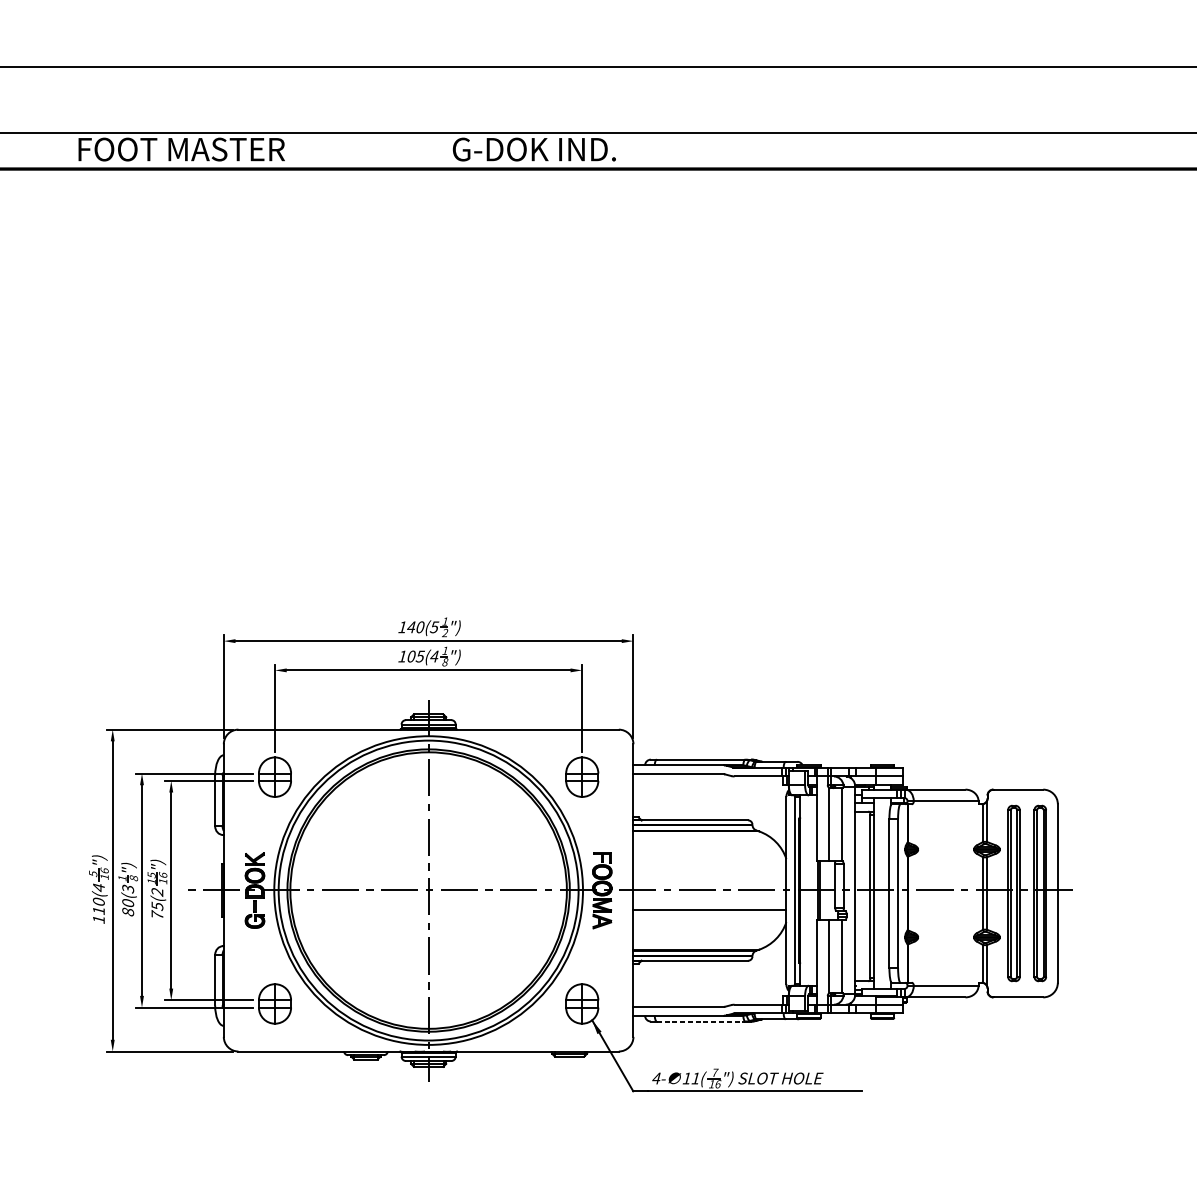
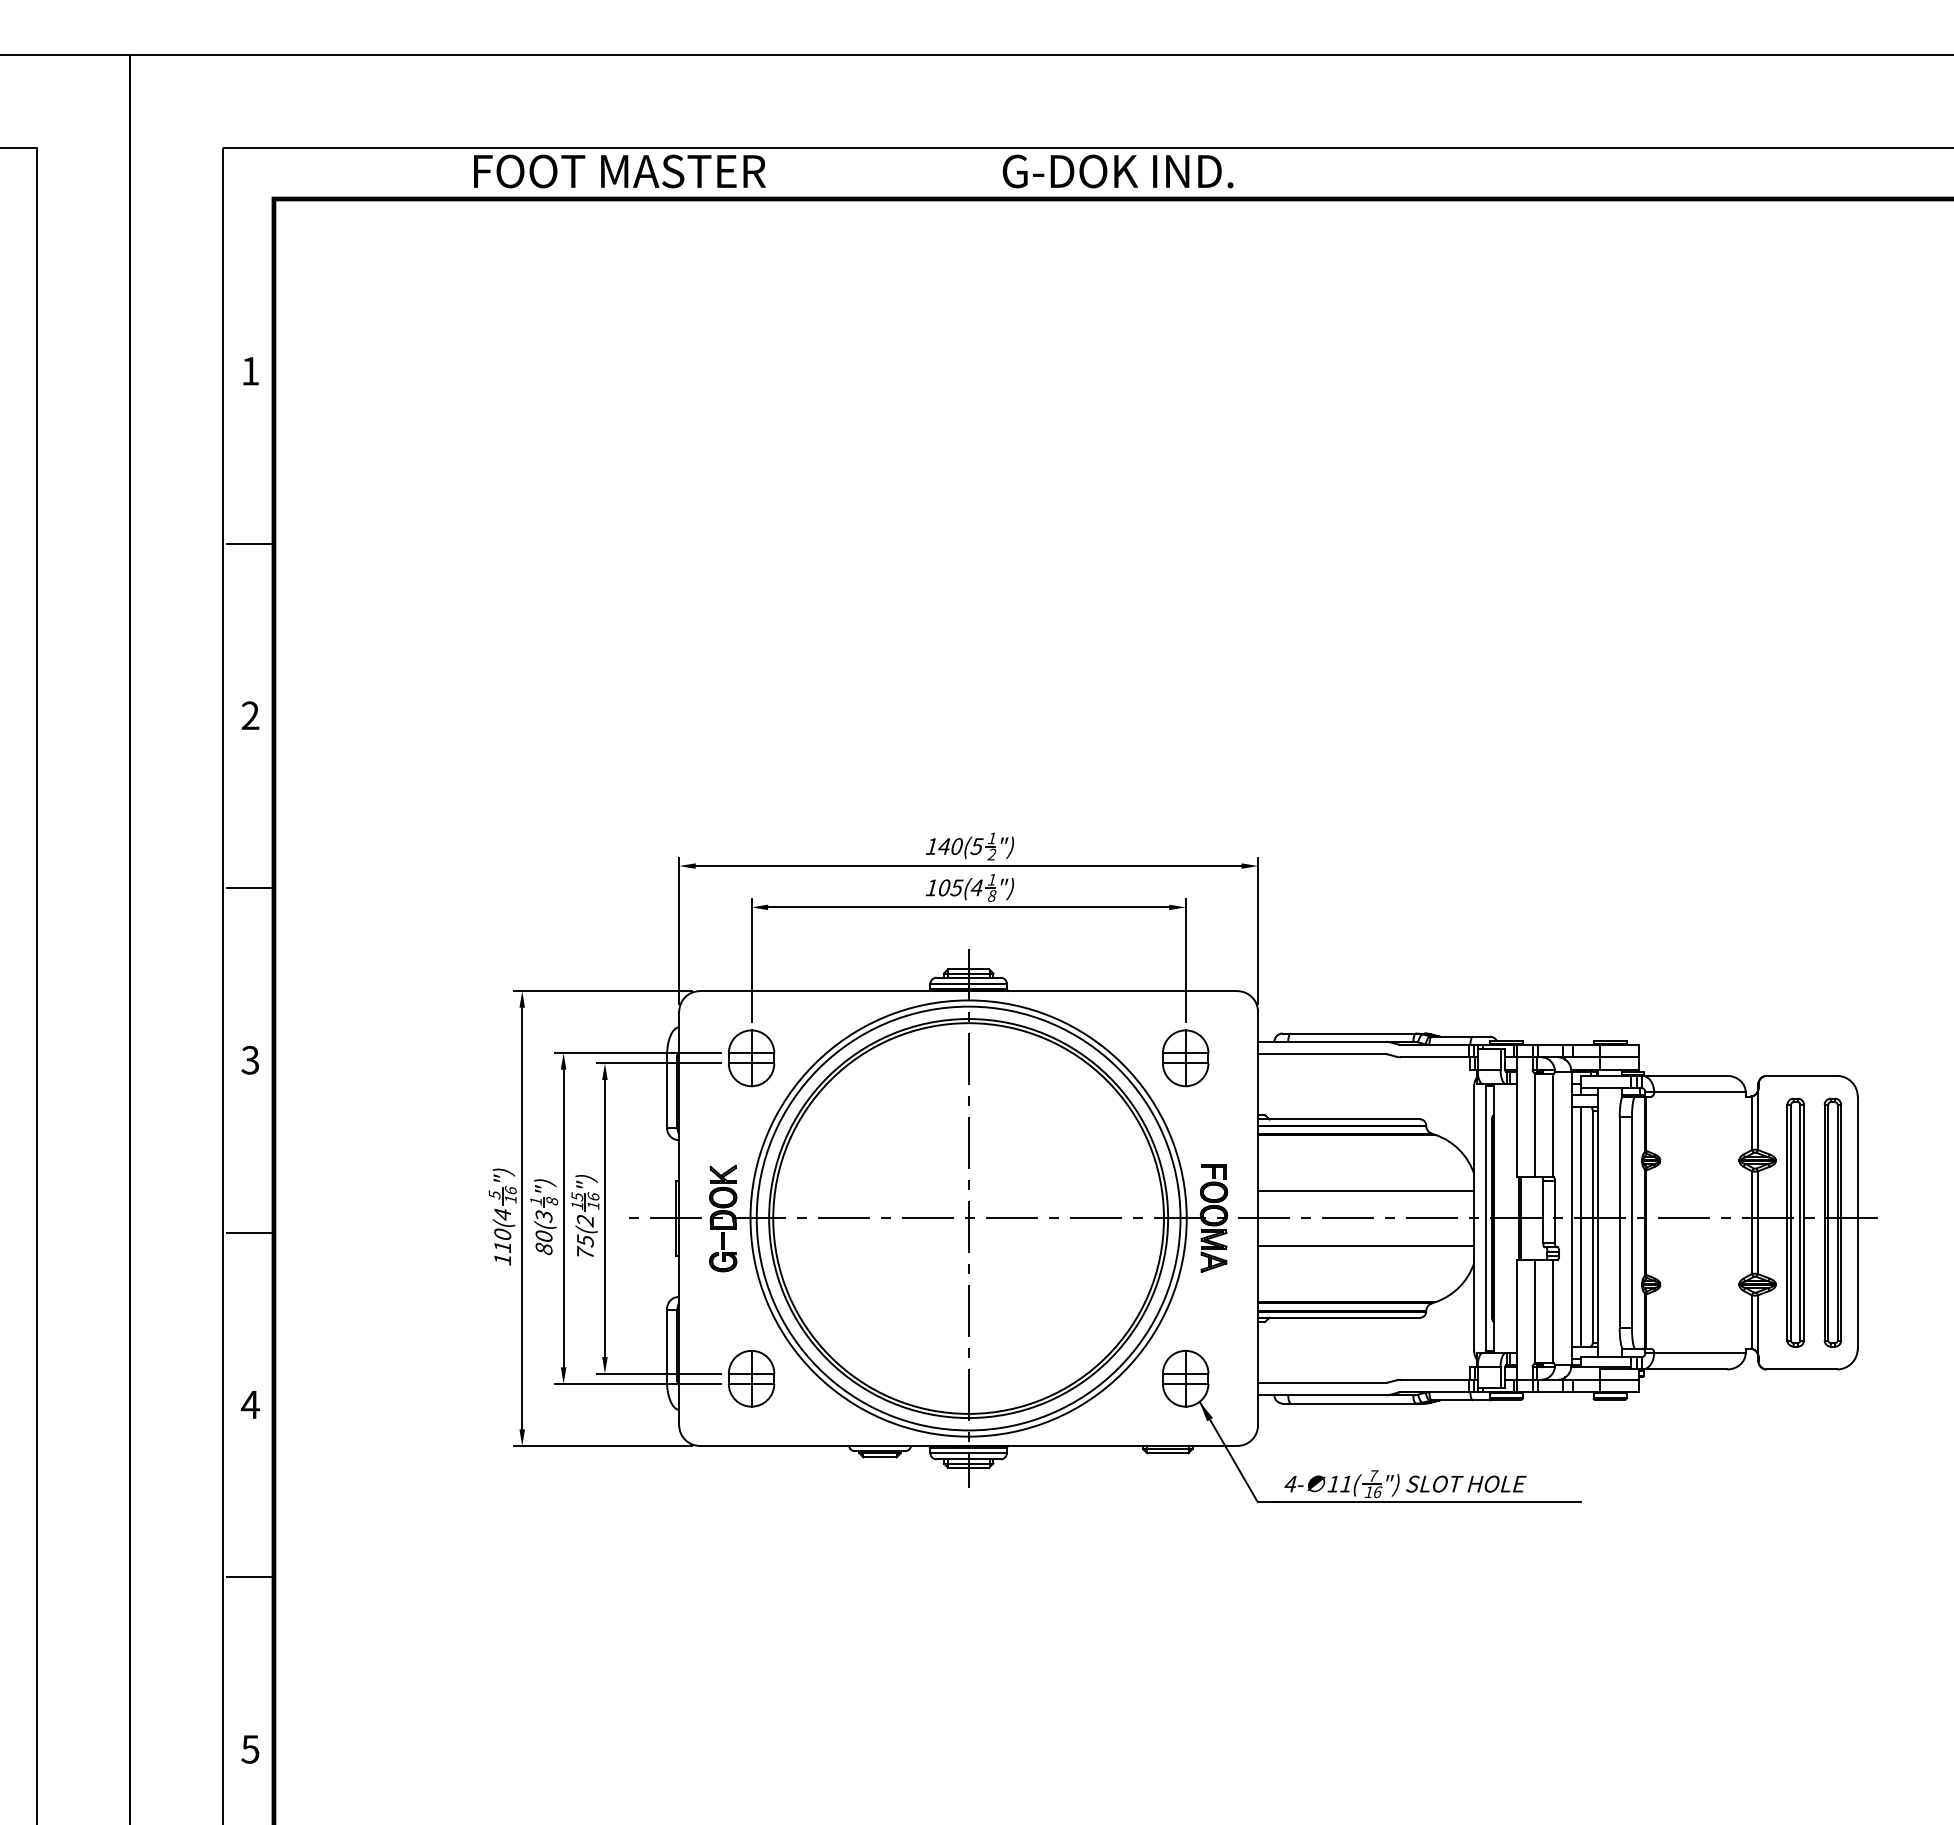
line: (710, 870) -> (1366, 1190), added
line: (861, 896) -> (1580, 1226), added
line: (701, 1021) -> (1353, 1403), dashed -> solid

